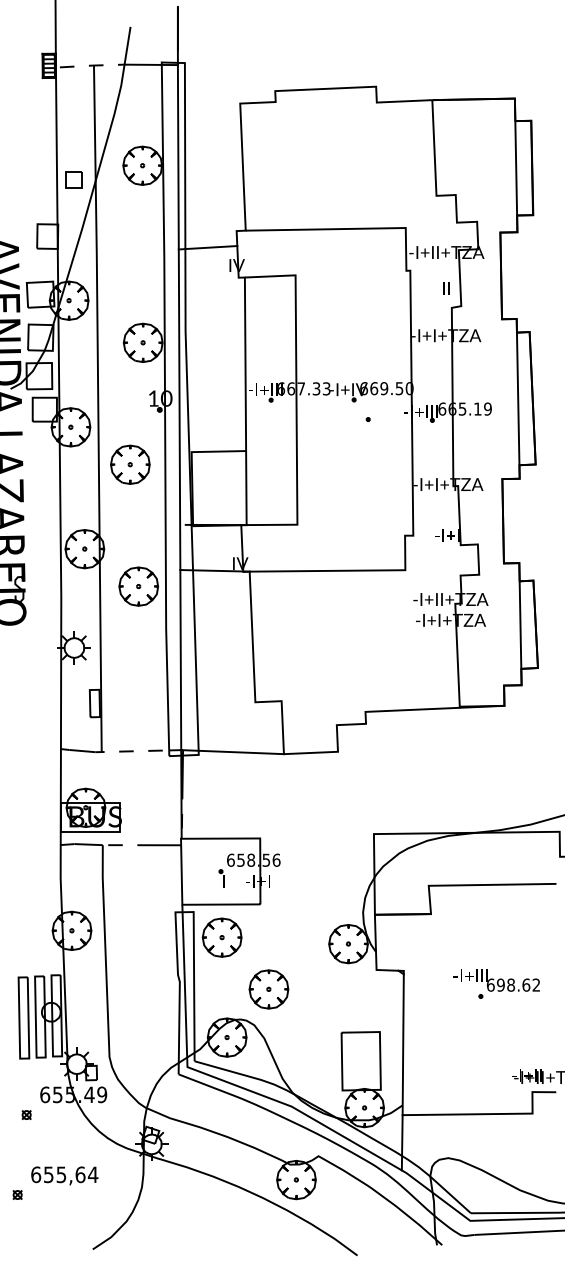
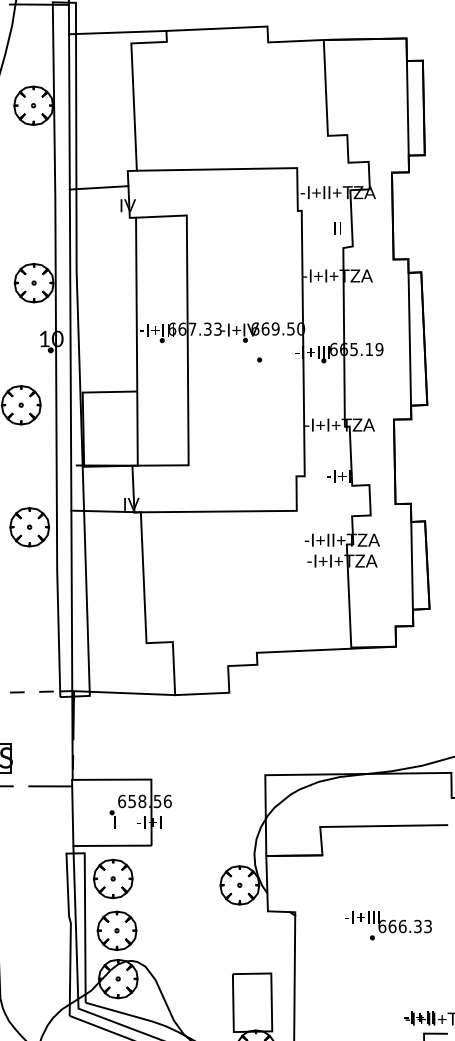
line: (226, 92) -> (117, 32), added
text: (518, 984) -> (410, 925), 698.62 -> 666.33
part: (268, 989) -> (116, 930), moved

